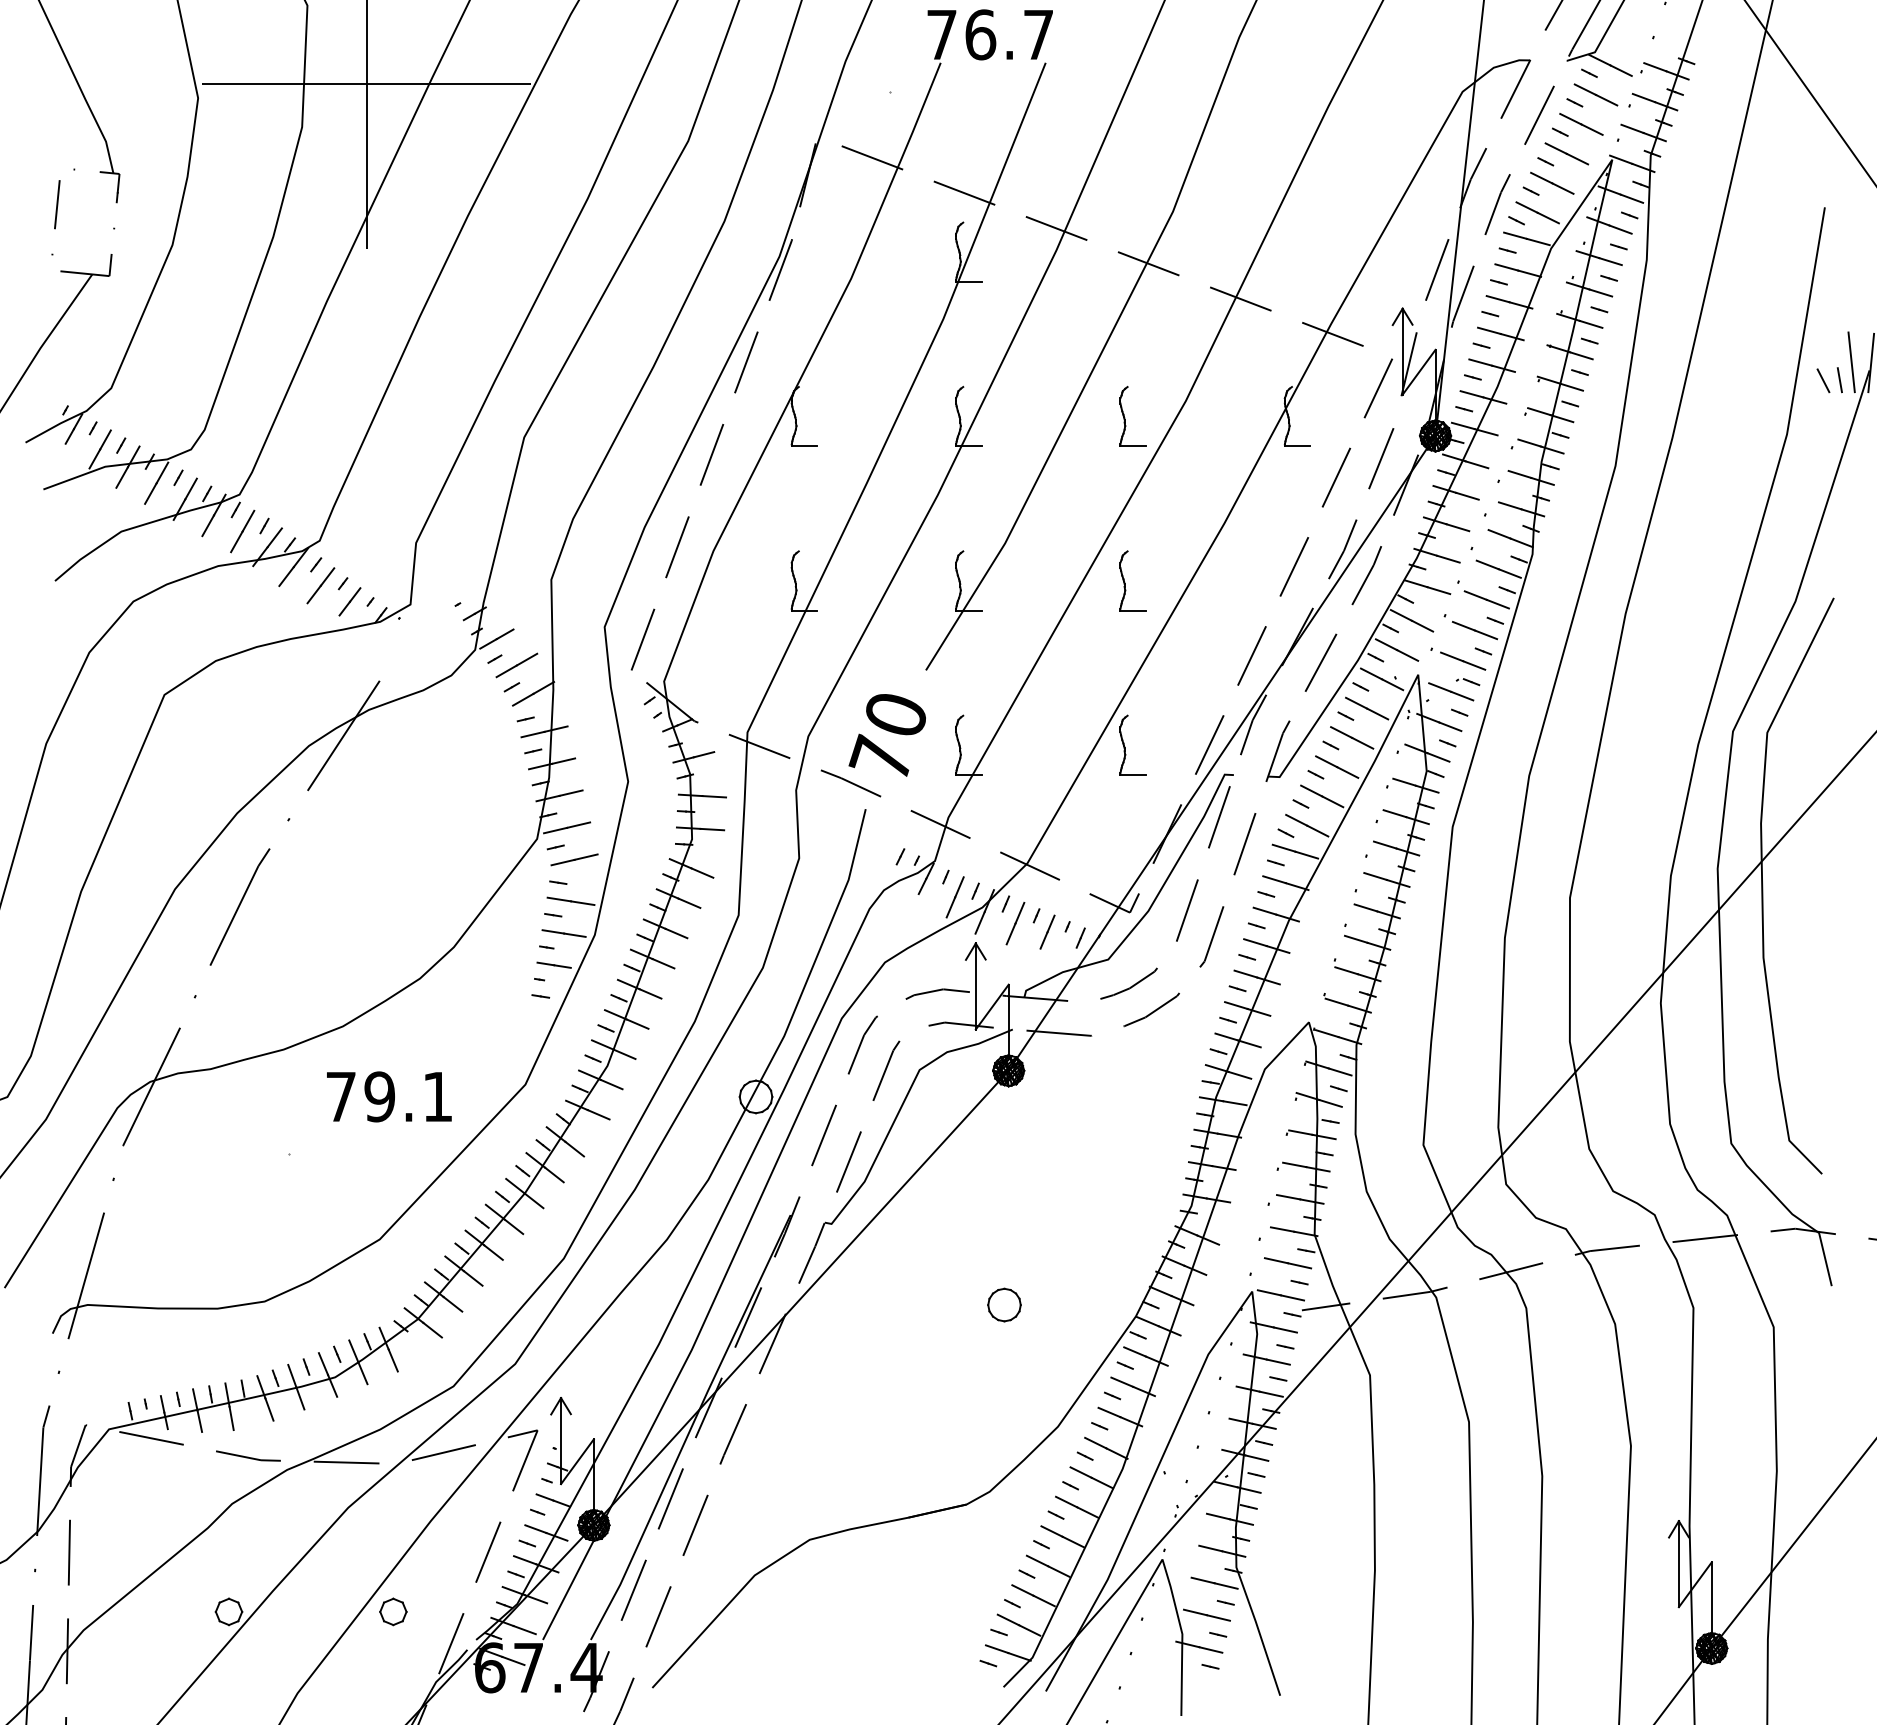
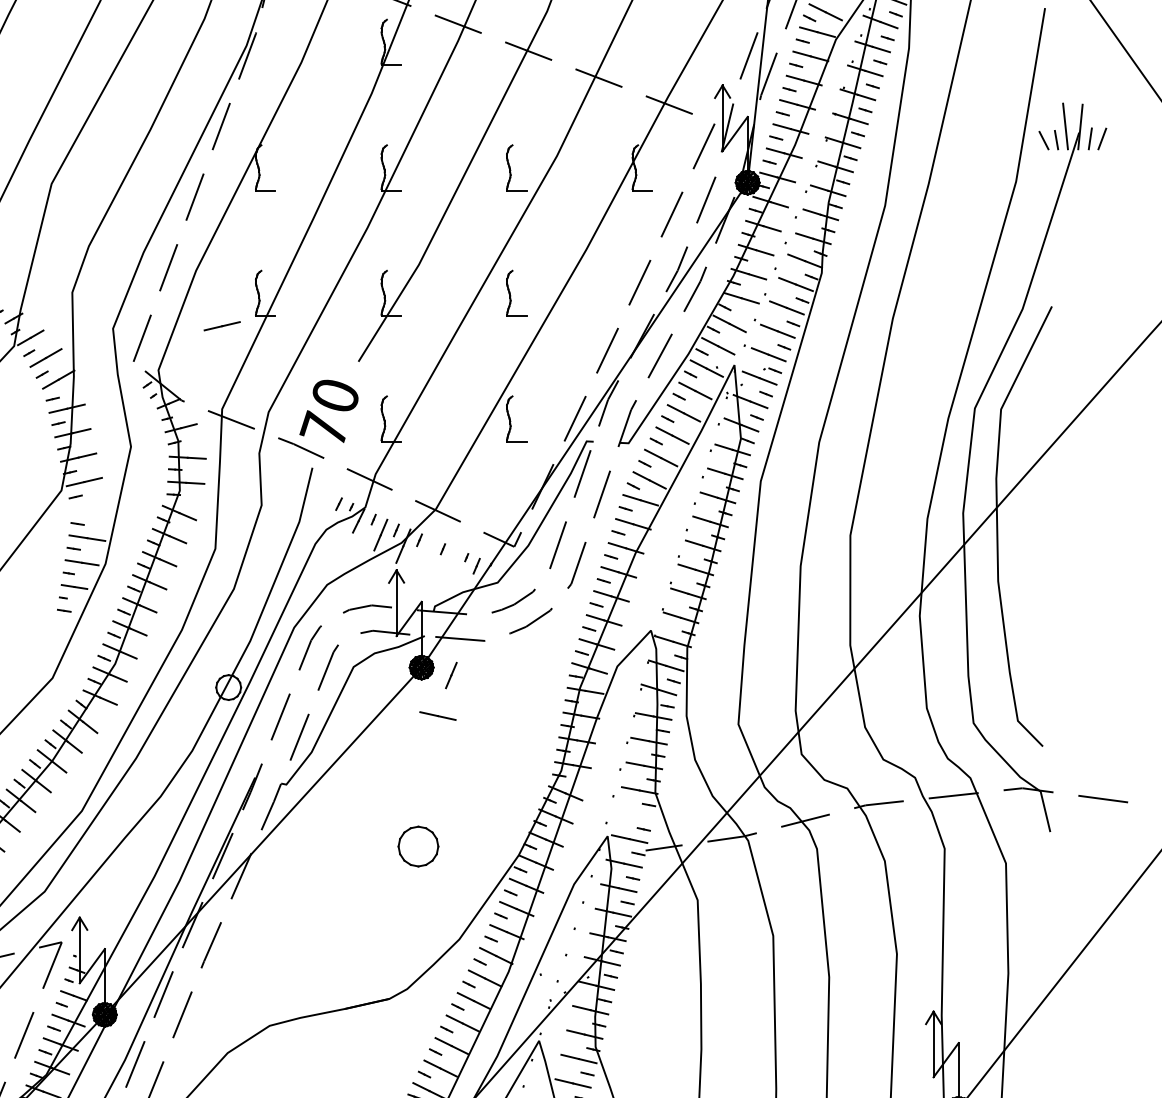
line: (574, 859) -> (222, 325), moved
line: (1015, 923) -> (426, 555), removed
line: (1047, 931) -> (451, 675), moved
line: (1287, 1263) -> (437, 716), moved
part: (1004, 1304) -> (418, 846), size x1.6

